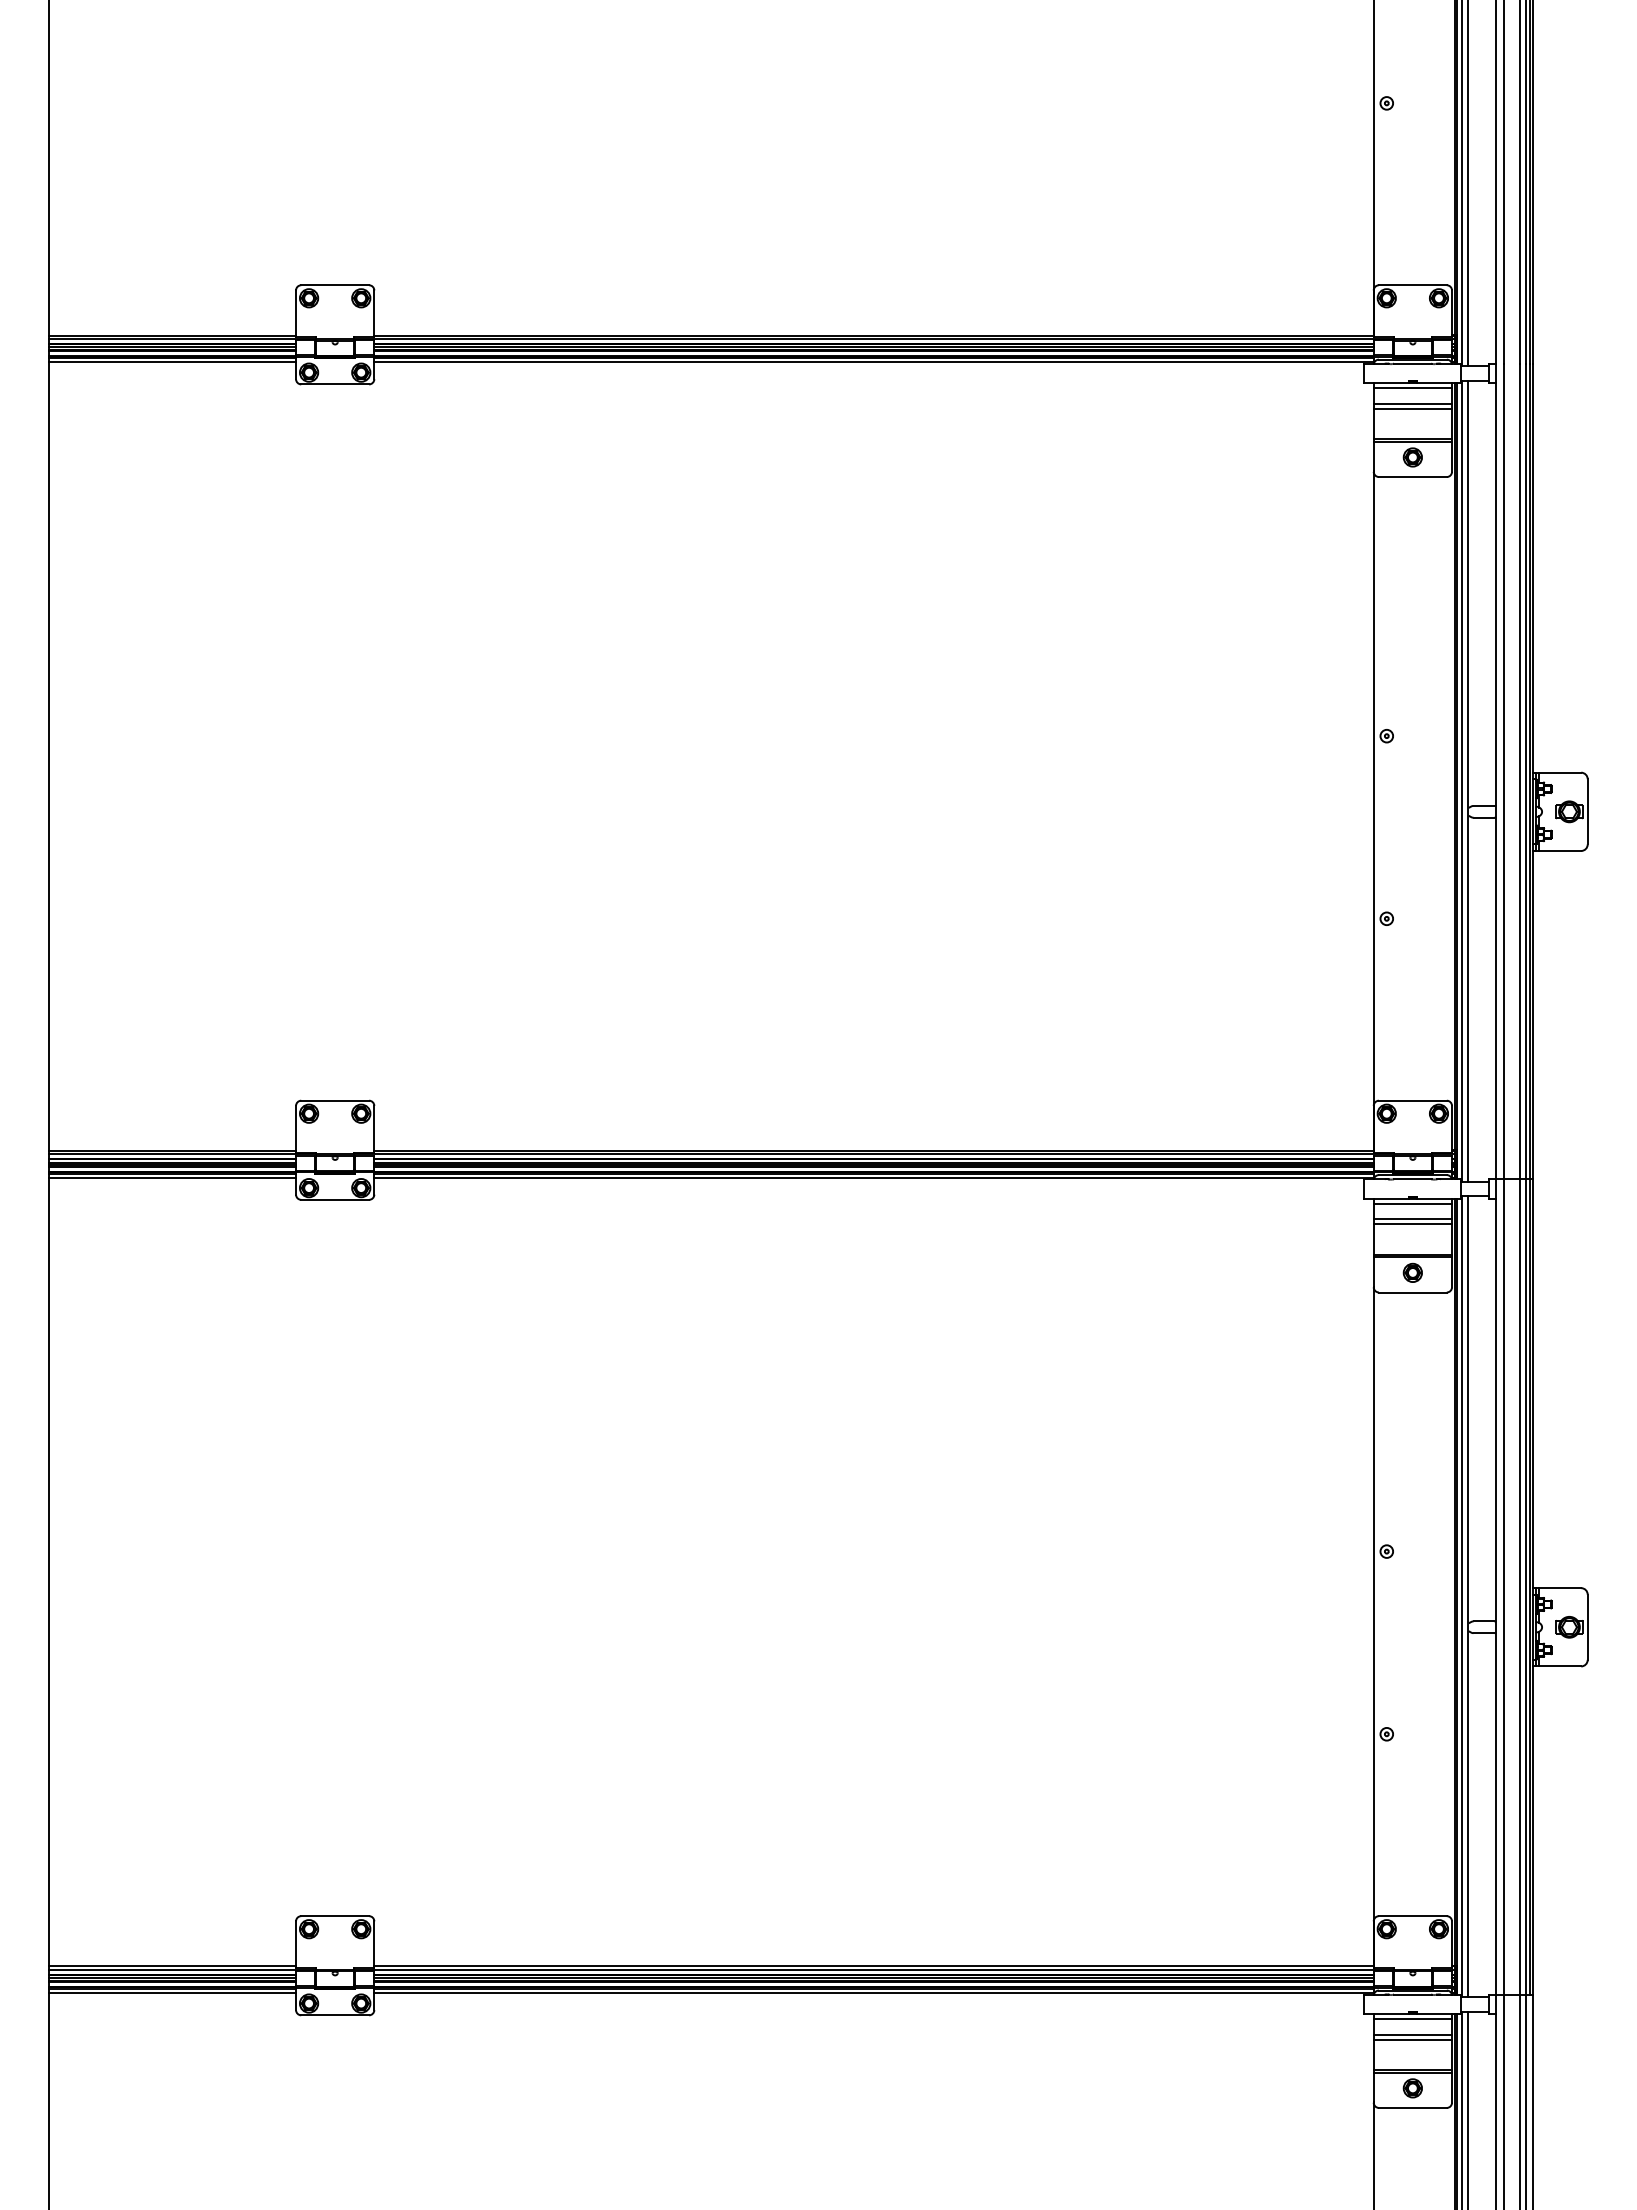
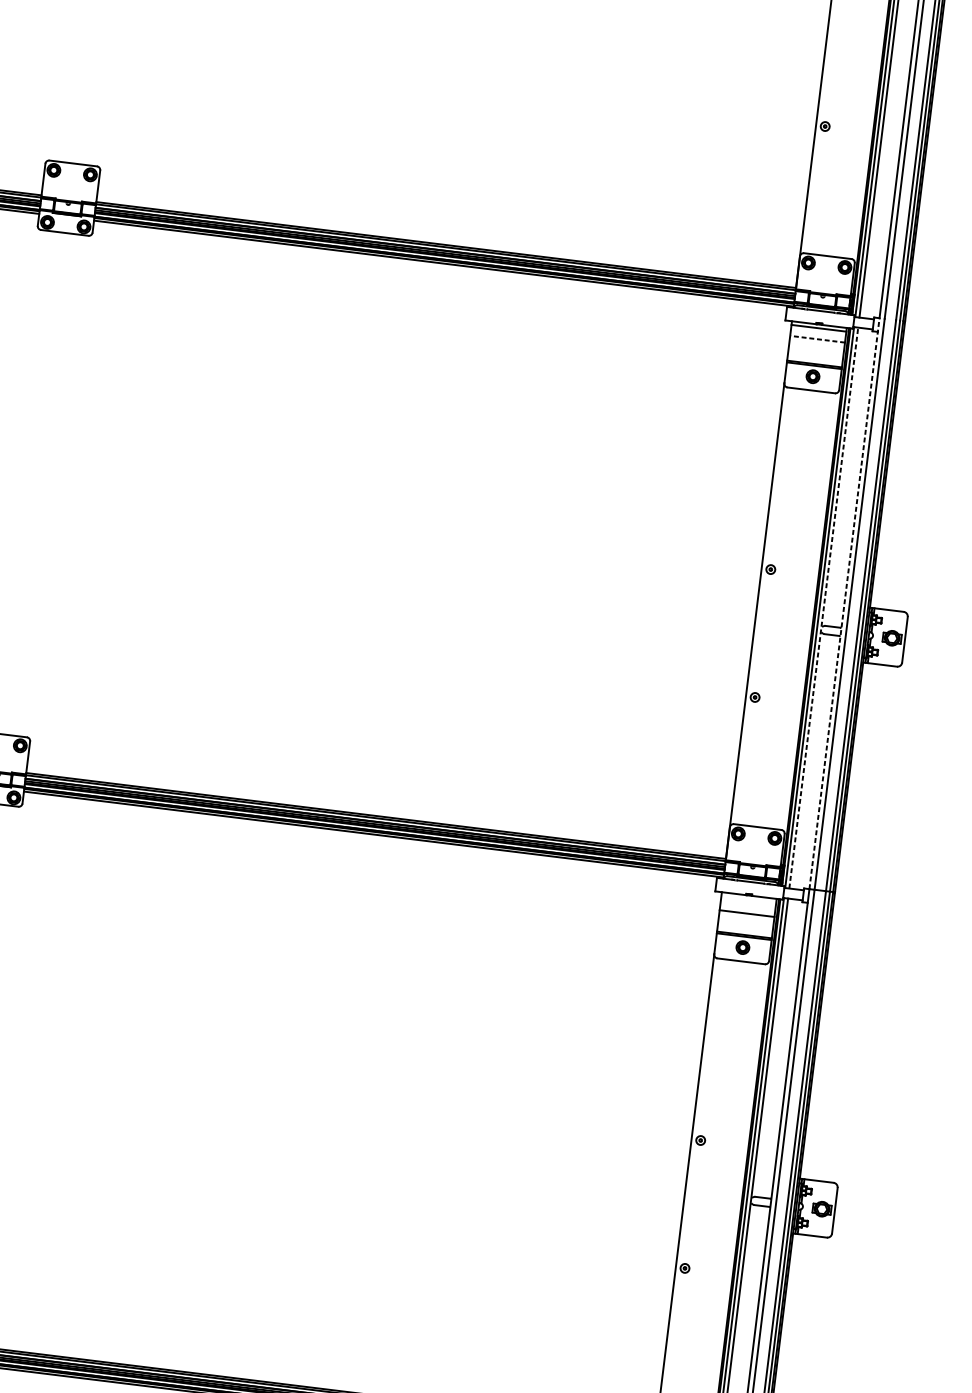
line: (1412, 403) -> (817, 338), solid -> dashed
line: (1412, 408) -> (816, 342), removed
line: (1496, 771) -> (844, 603), solid -> dashed
line: (1468, 781) -> (824, 608), solid -> dashed
line: (1412, 1203) -> (748, 899), removed
line: (1412, 1219) -> (747, 910), removed

